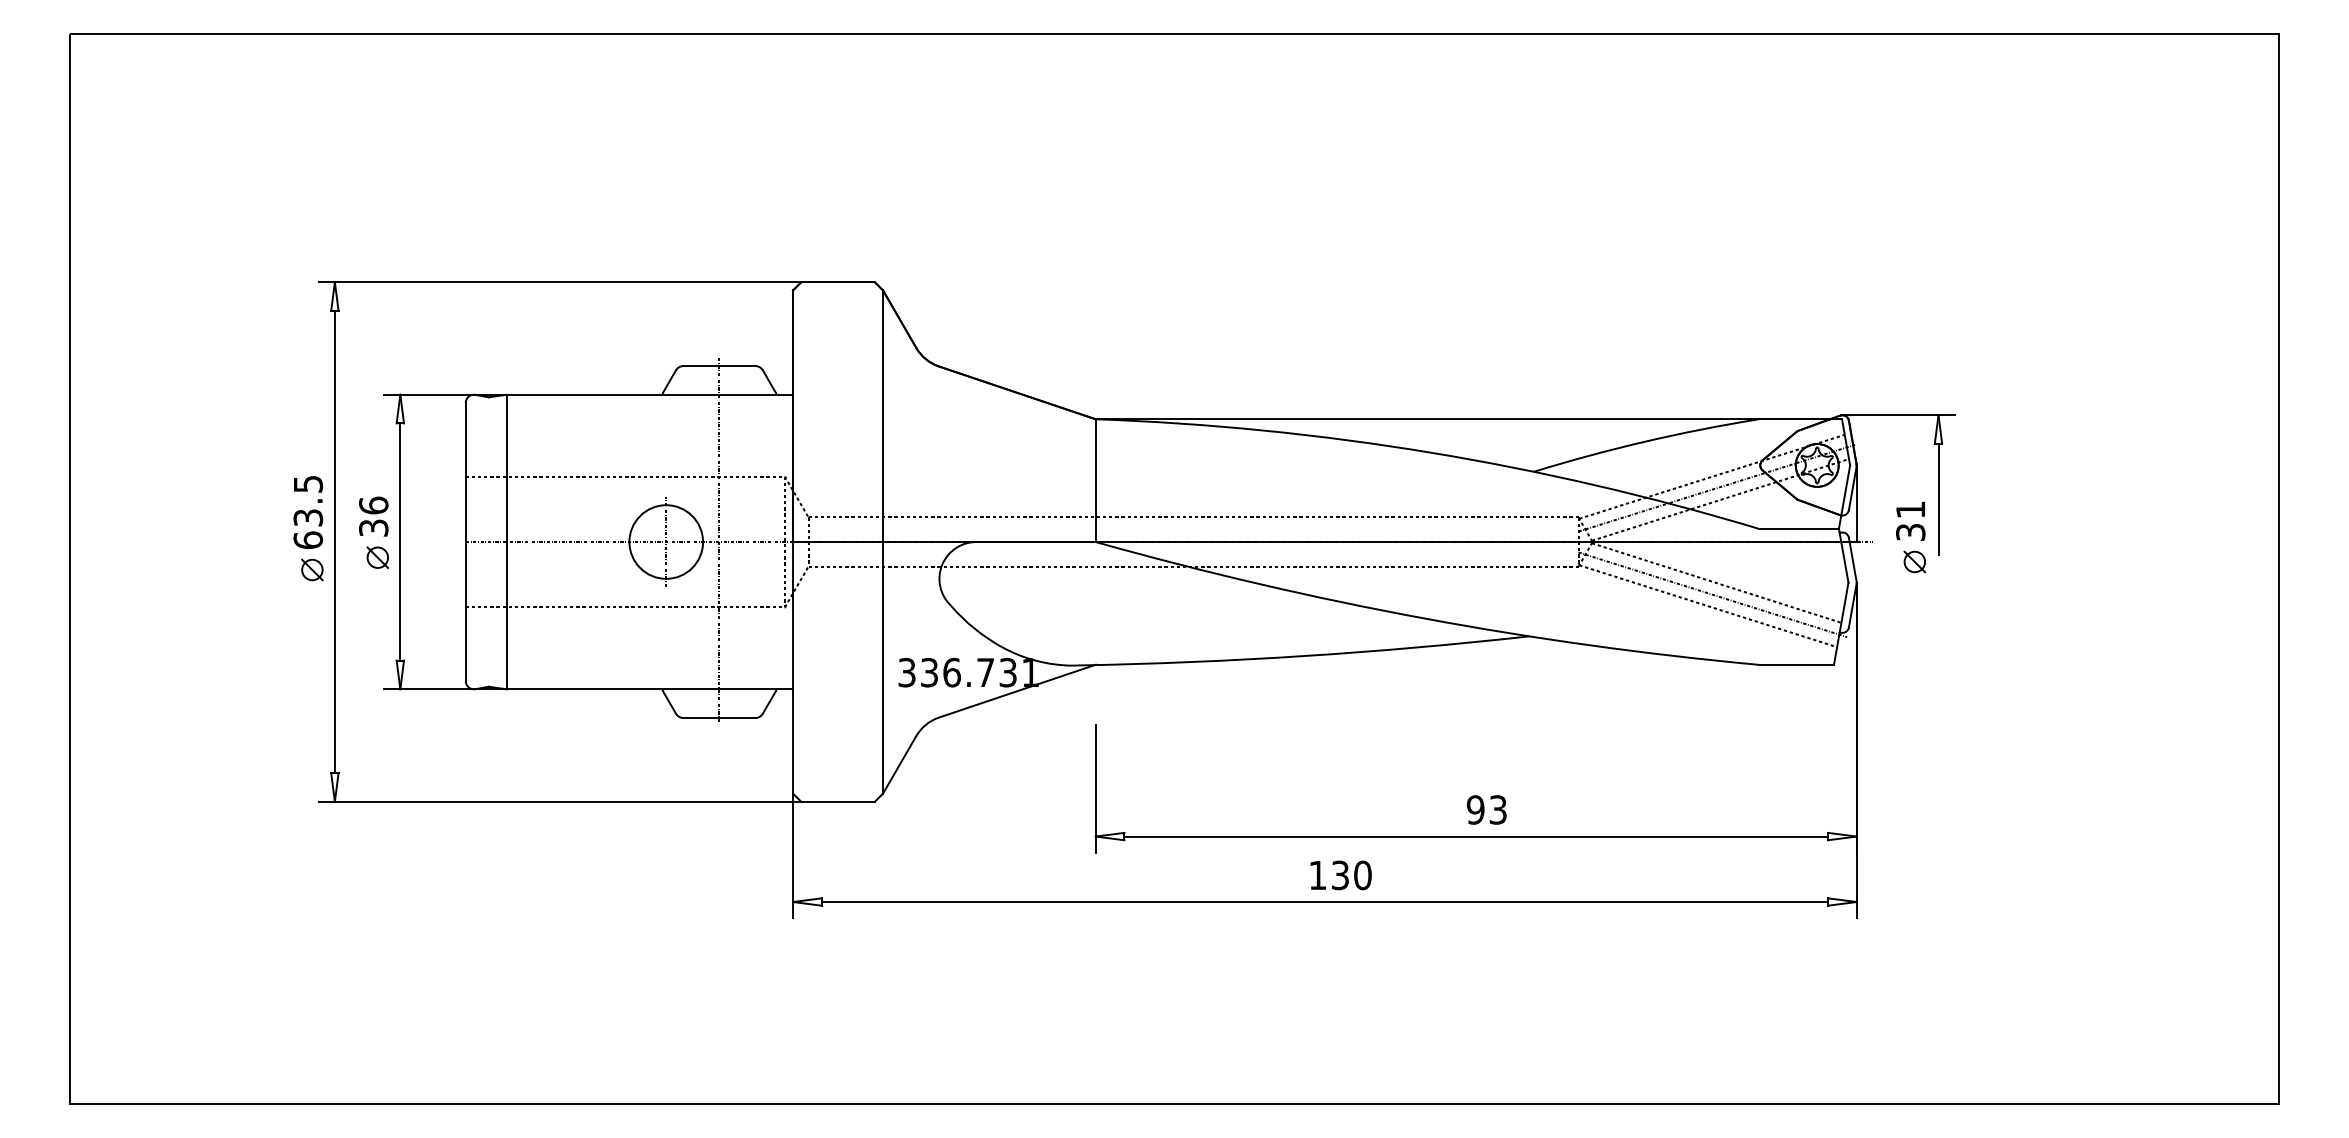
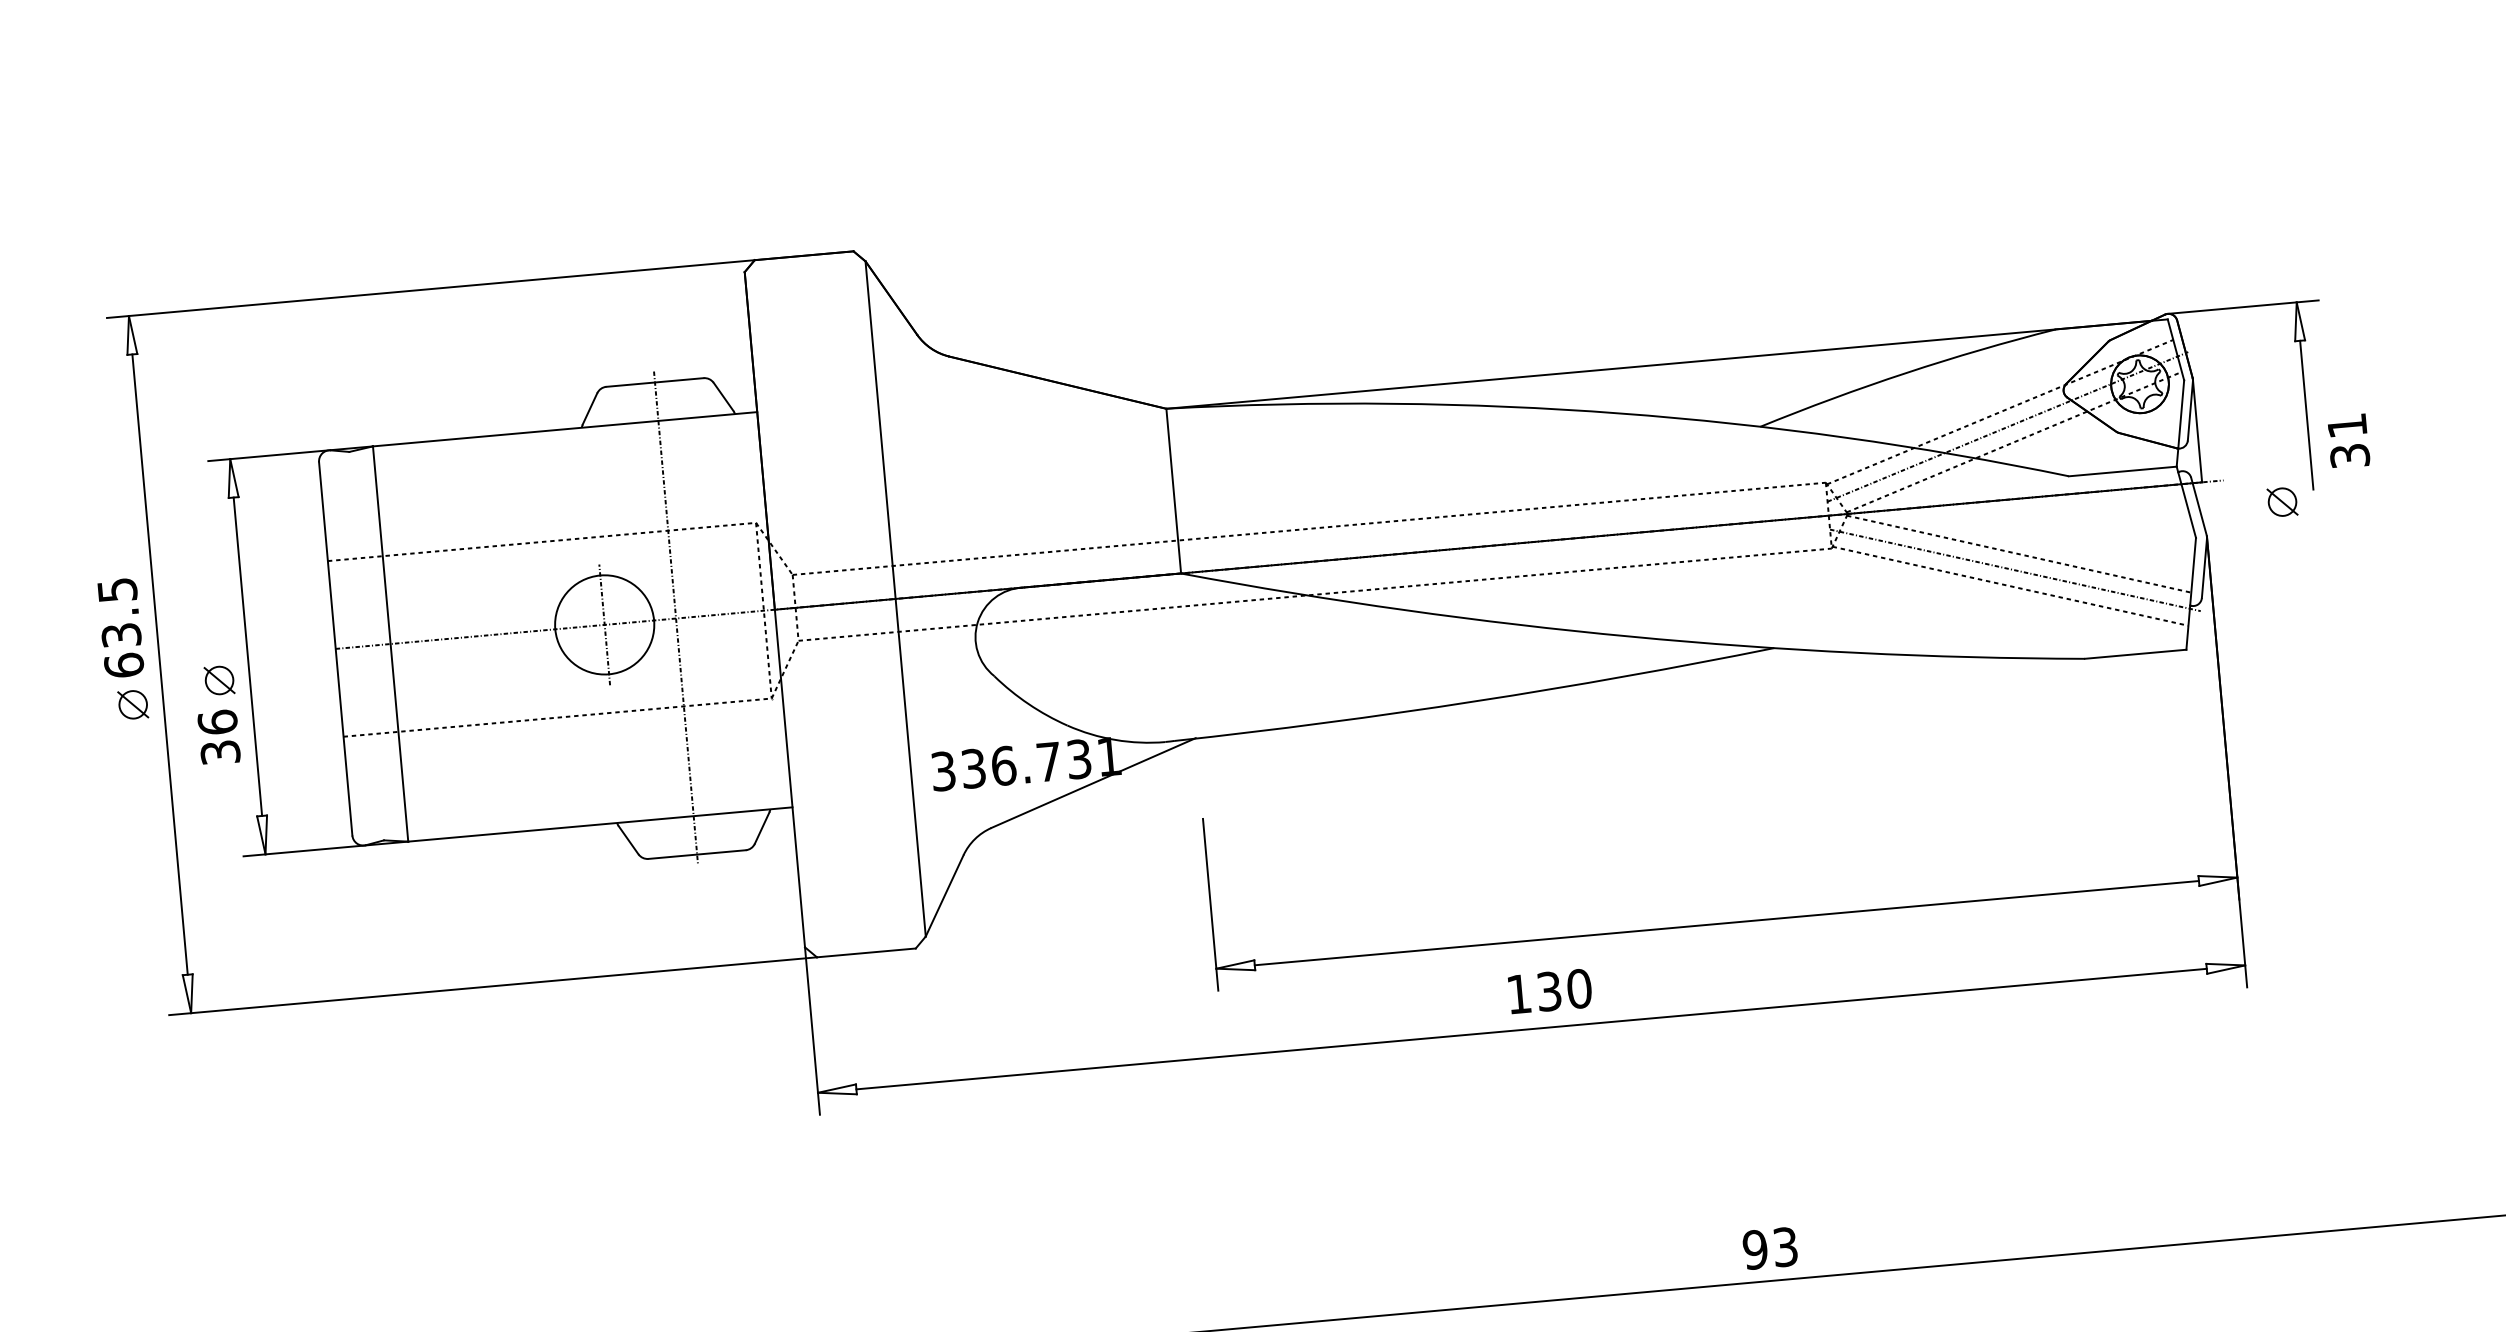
text: (373, 516) -> (218, 737), moved
text: (1910, 520) -> (2348, 440), moved
text: (1486, 809) -> (1769, 1247), moved

